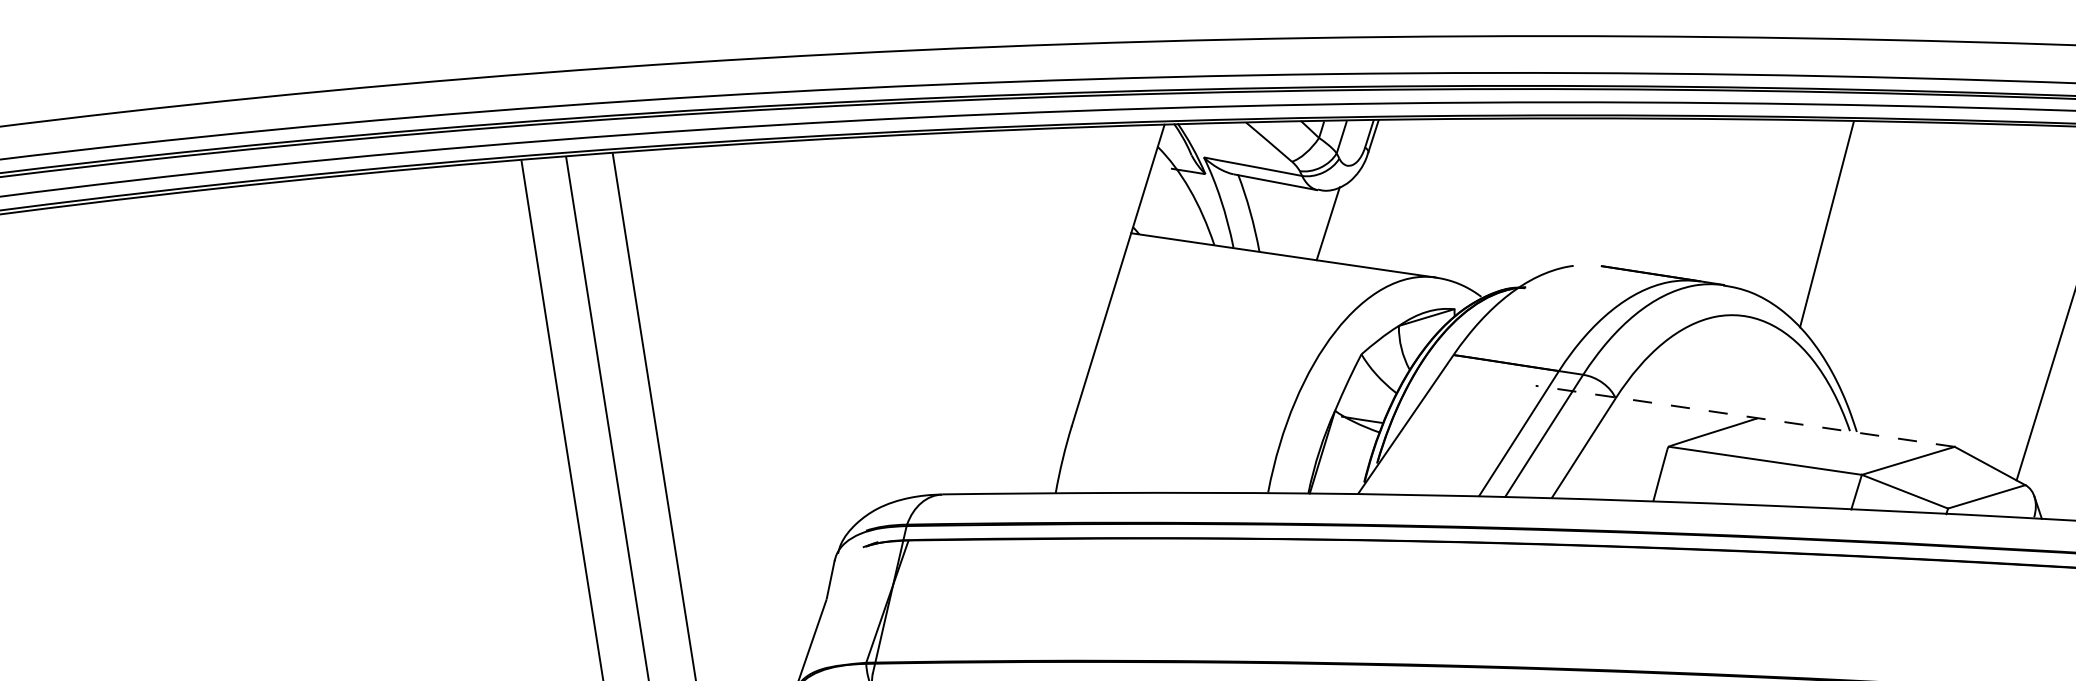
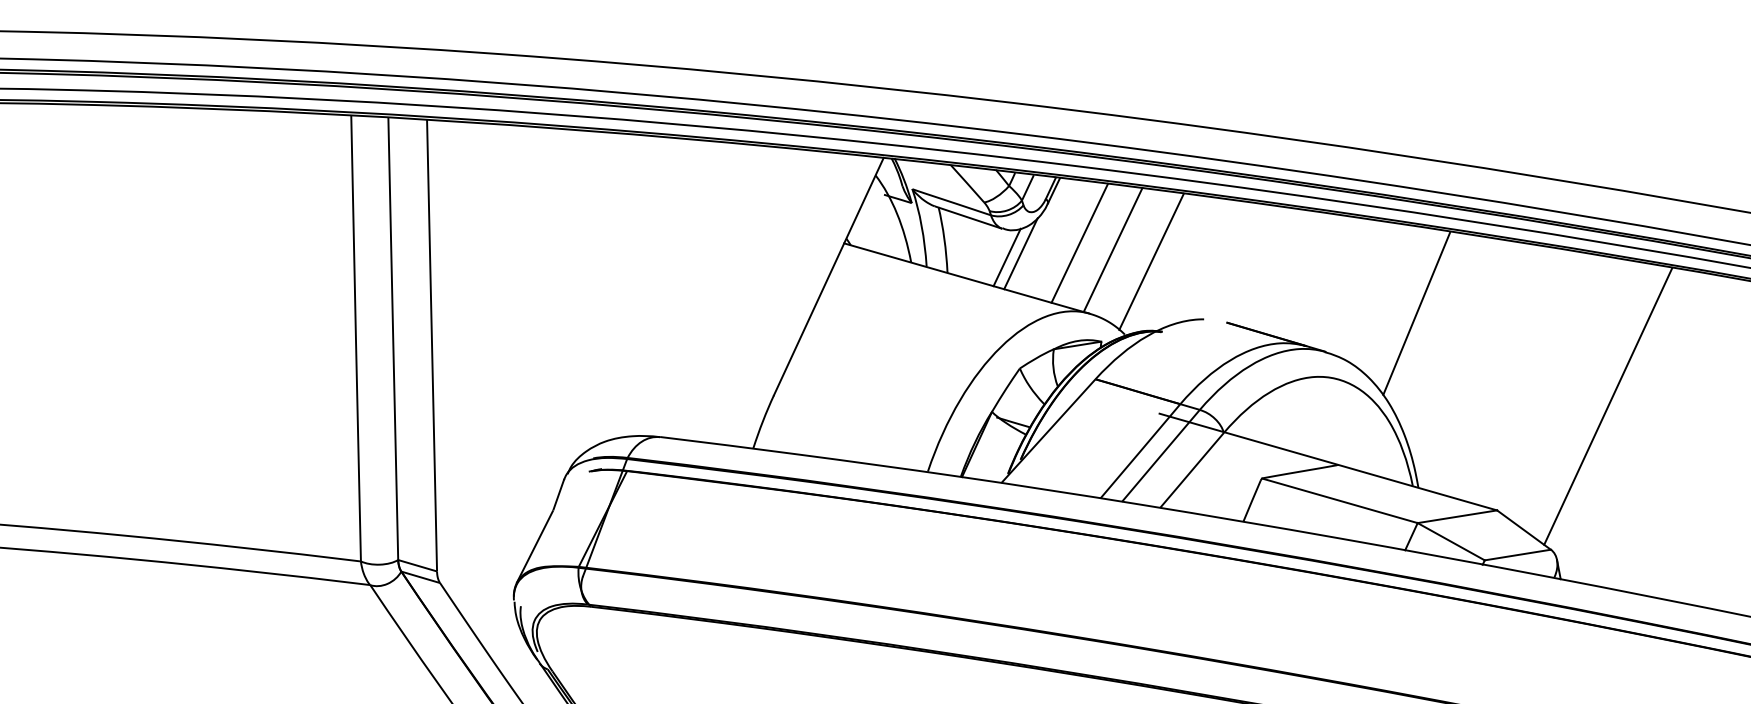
line: (1412, 194) -> (1079, 242), added
line: (1452, 197) -> (1112, 249), added
line: (1501, 205) -> (1151, 261), added
line: (1343, 216) -> (1020, 253), added
line: (1745, 416) -> (1328, 462), dashed -> solid

